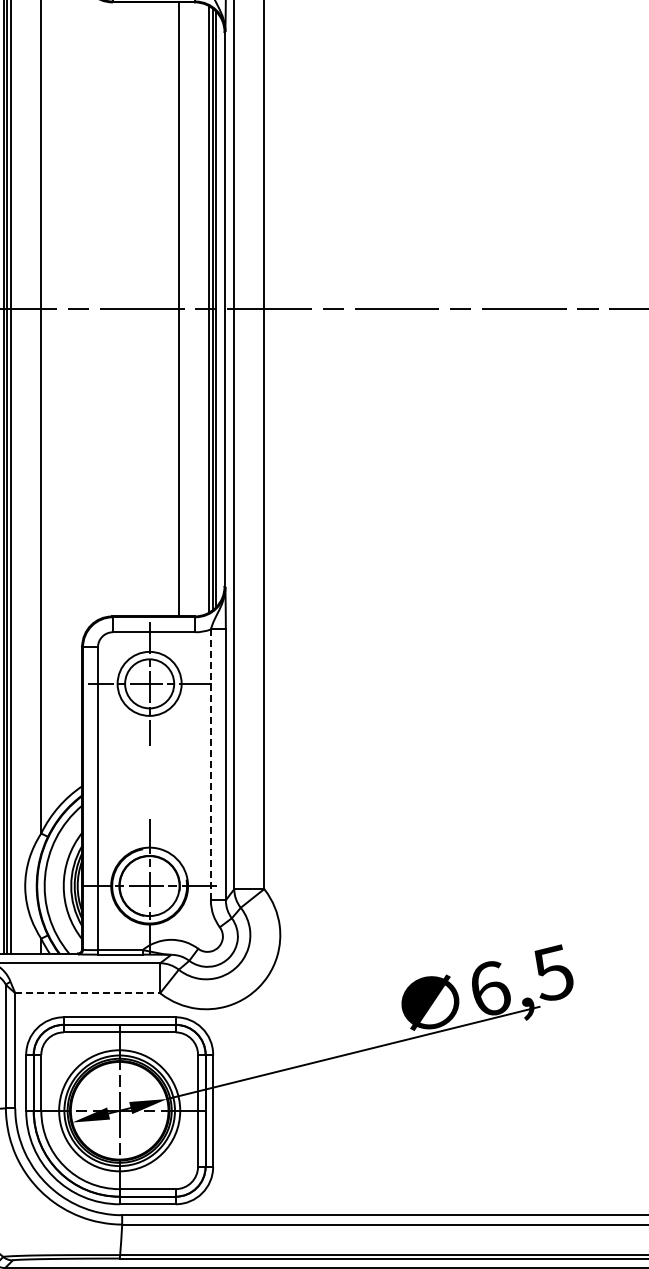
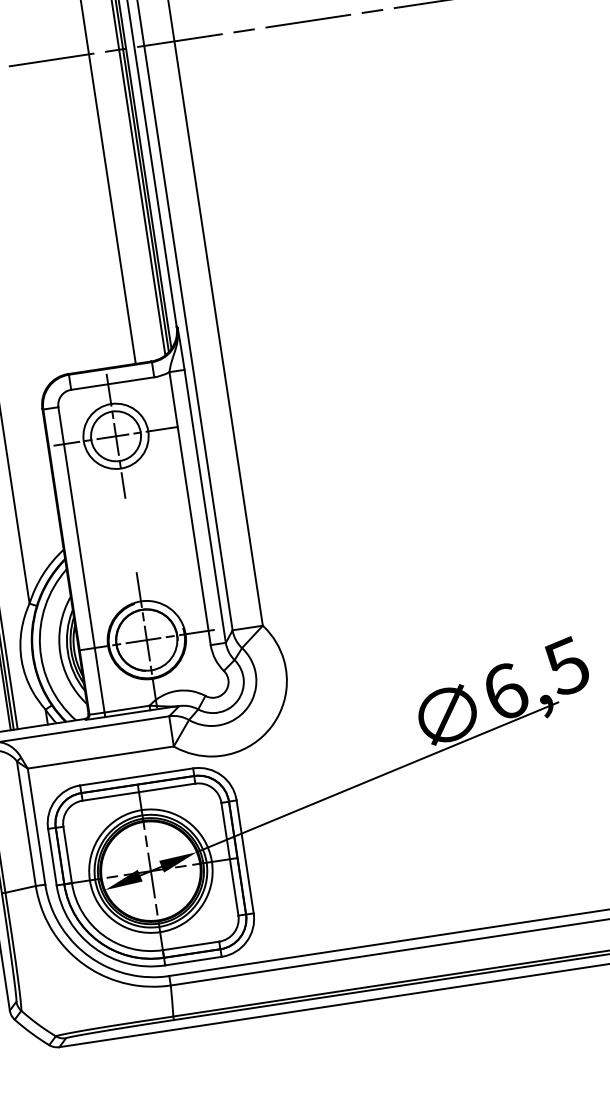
line: (210, 765) -> (189, 509), dashed -> solid
line: (88, 993) -> (101, 757), dashed -> solid

